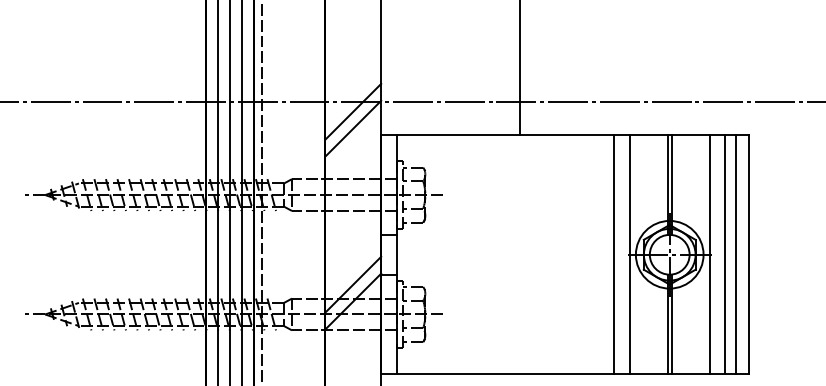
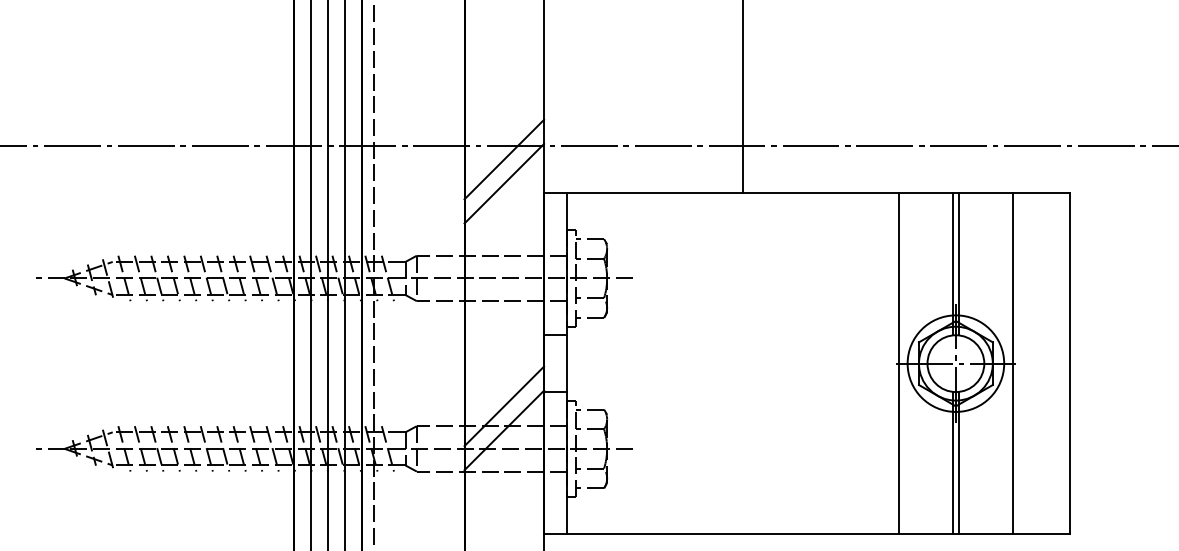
line: (614, 254) -> (877, 363), removed
line: (725, 254) -> (1035, 363), removed
line: (735, 254) -> (1049, 363), removed

